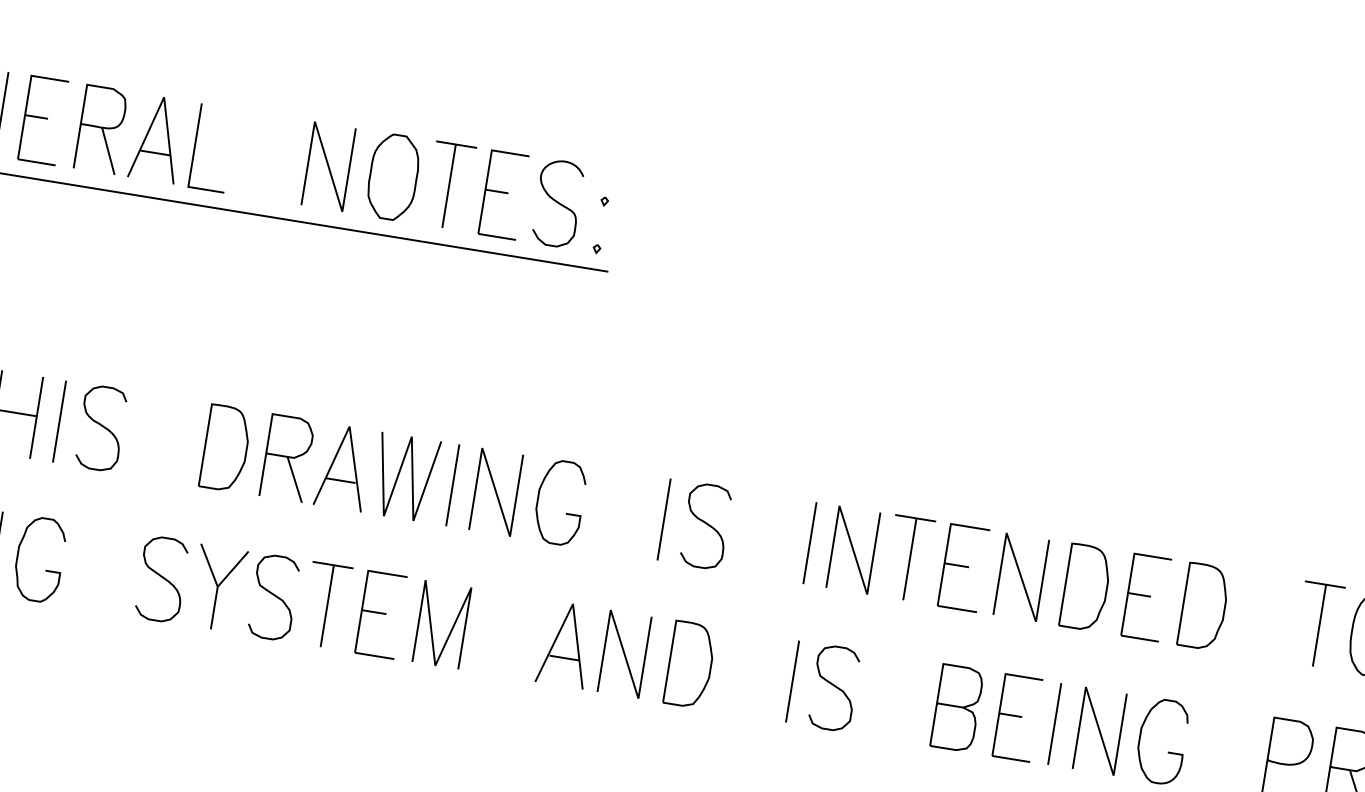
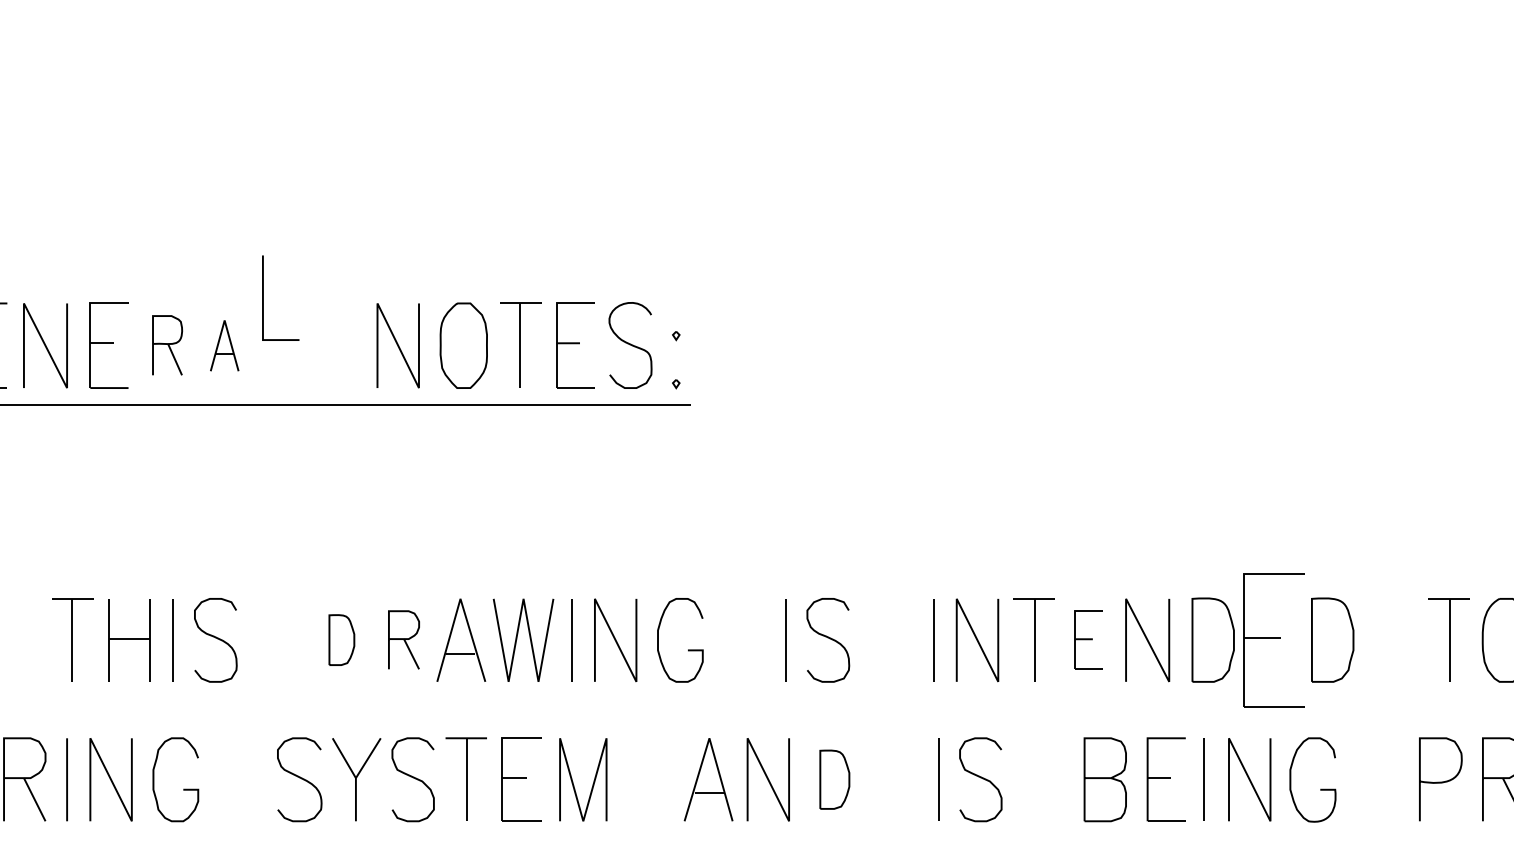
part: (100, 129) -> (167, 345), size x0.7
part: (157, 138) -> (224, 345), size x0.6
line: (195, 144) -> (263, 297), moved
part: (225, 447) -> (341, 639), size x0.6
part: (286, 457) -> (403, 639), size x0.7
part: (962, 568) -> (1088, 640), size x0.7
part: (1146, 597) -> (1274, 640), size x1.6
part: (689, 664) -> (834, 779), size x0.7

